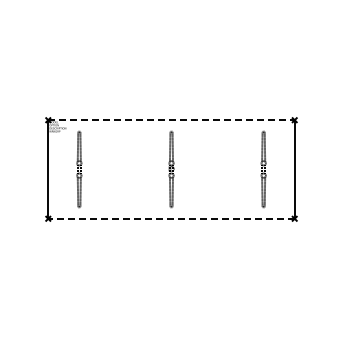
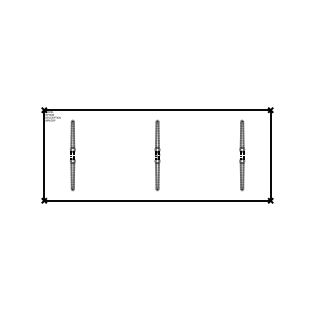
line: (171, 120) -> (157, 110), dashed -> solid
line: (171, 218) -> (157, 200), dashed -> solid

